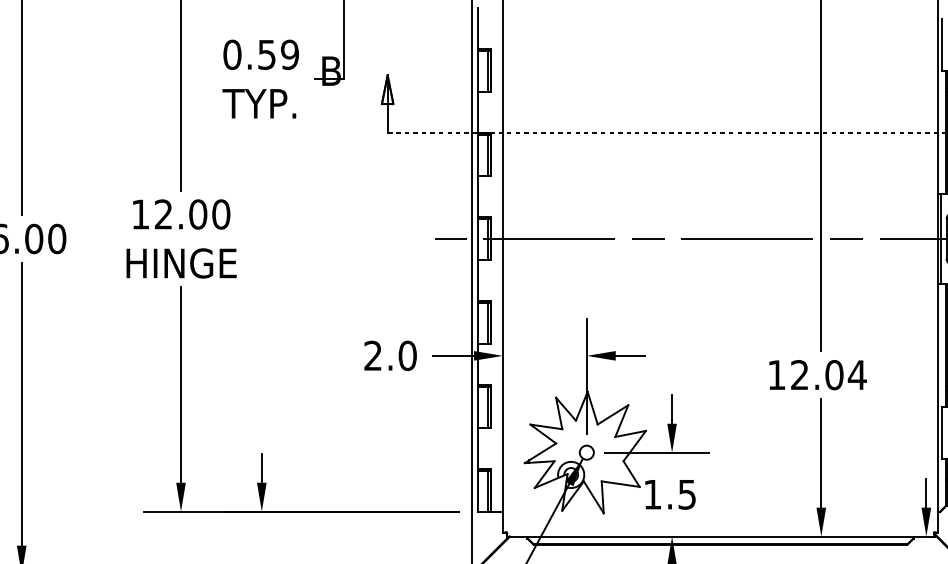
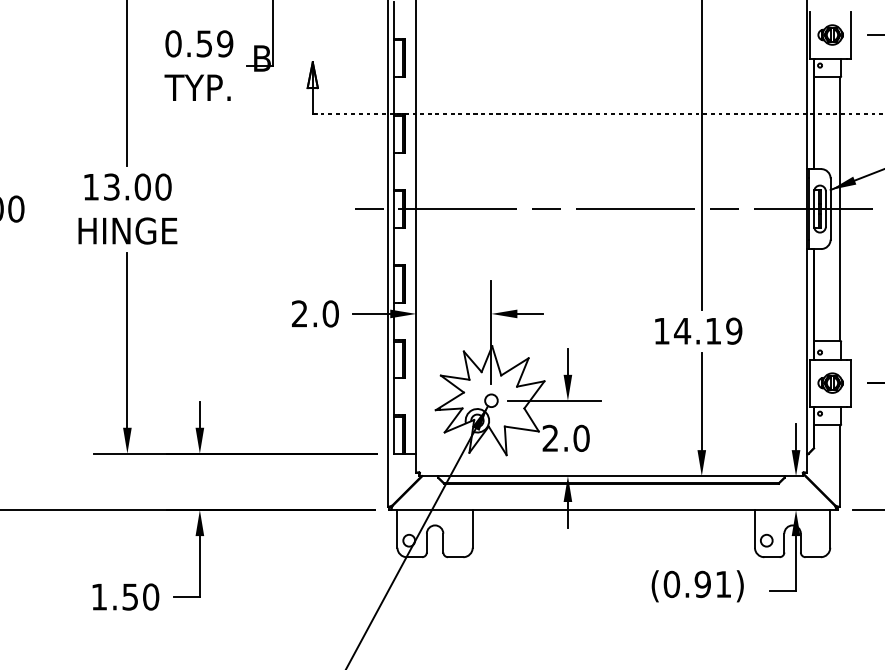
text: (163, 213) -> (111, 186), 12.00 -> 13.00
text: (828, 374) -> (708, 330), 12.04 -> 14.19
text: (669, 493) -> (565, 437), 1.5 -> 2.0

